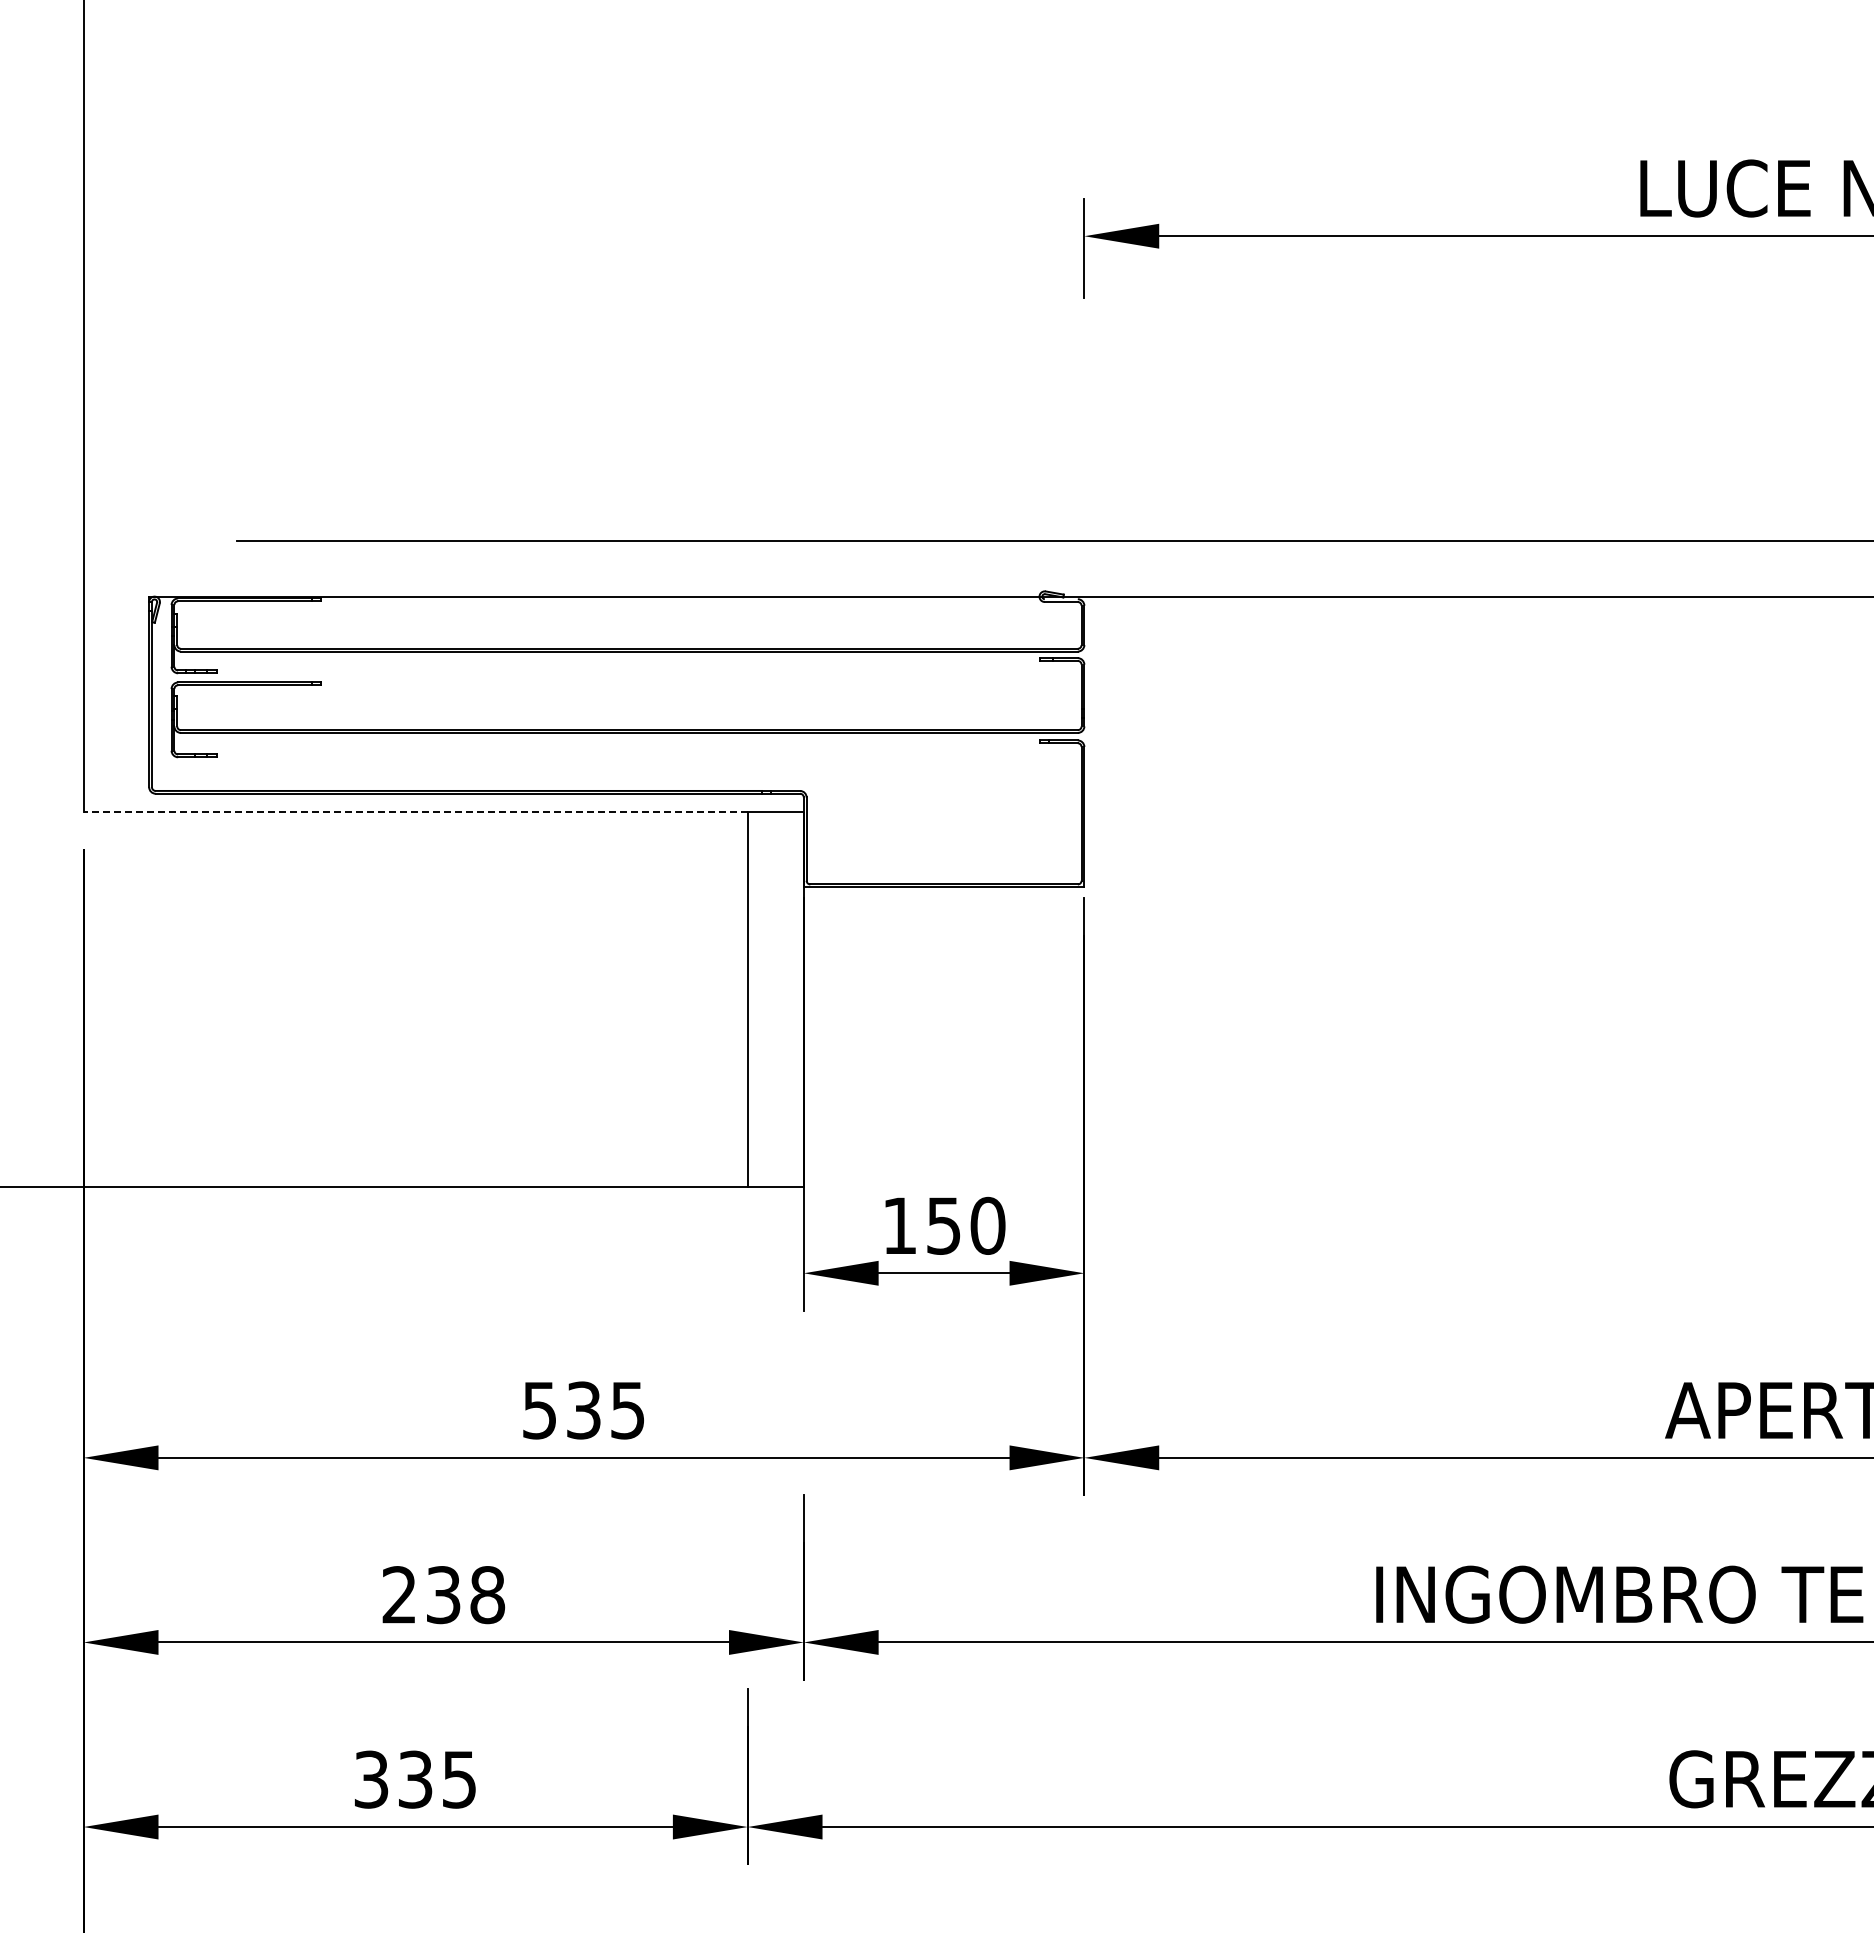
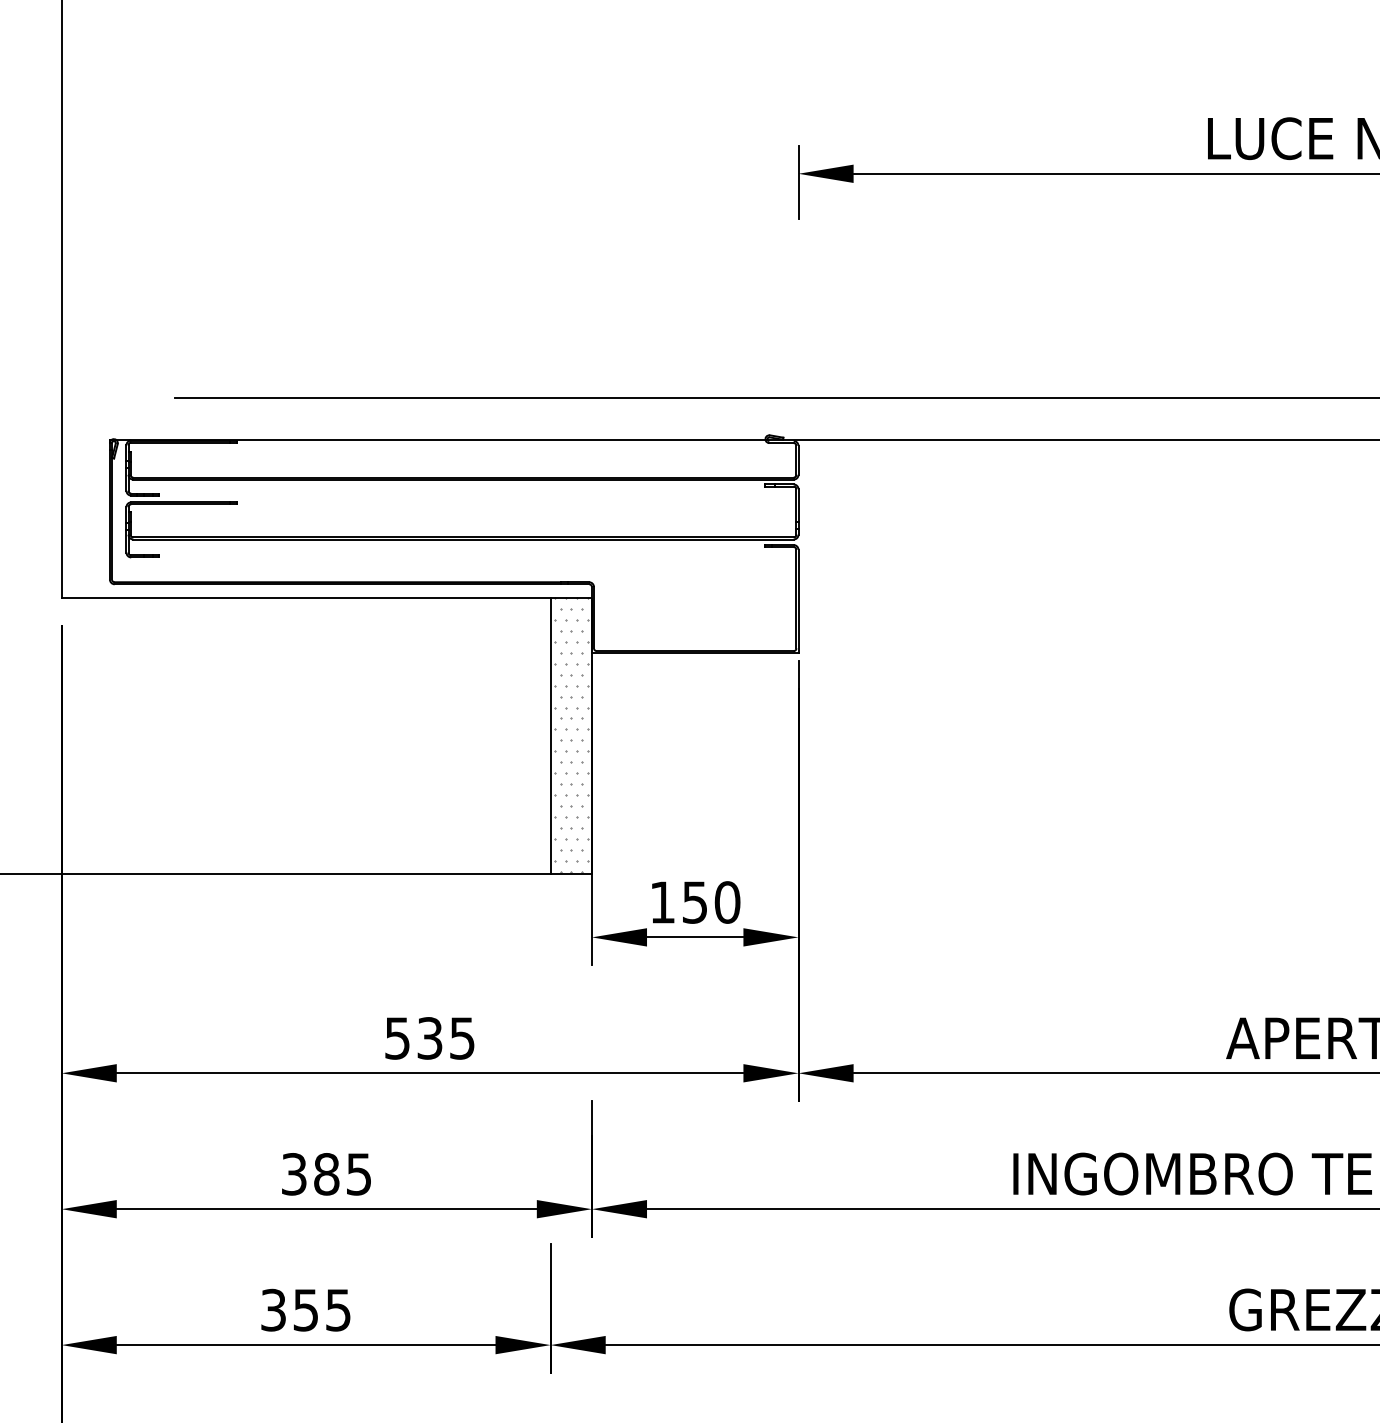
line: (415, 812) -> (306, 598), dashed -> solid
hatch: (775, 997) -> (571, 734), added
text: (443, 1595) -> (326, 1174), 238 -> 385
text: (415, 1779) -> (306, 1310), 335 -> 355

